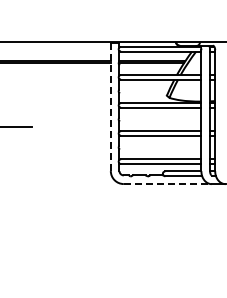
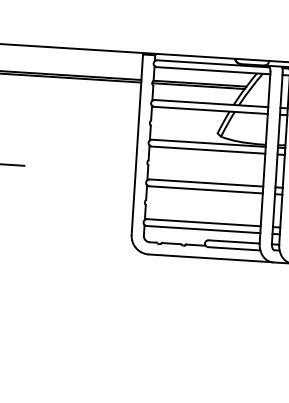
line: (110, 107) -> (136, 145), dashed -> solid
line: (167, 184) -> (210, 258), dashed -> solid

